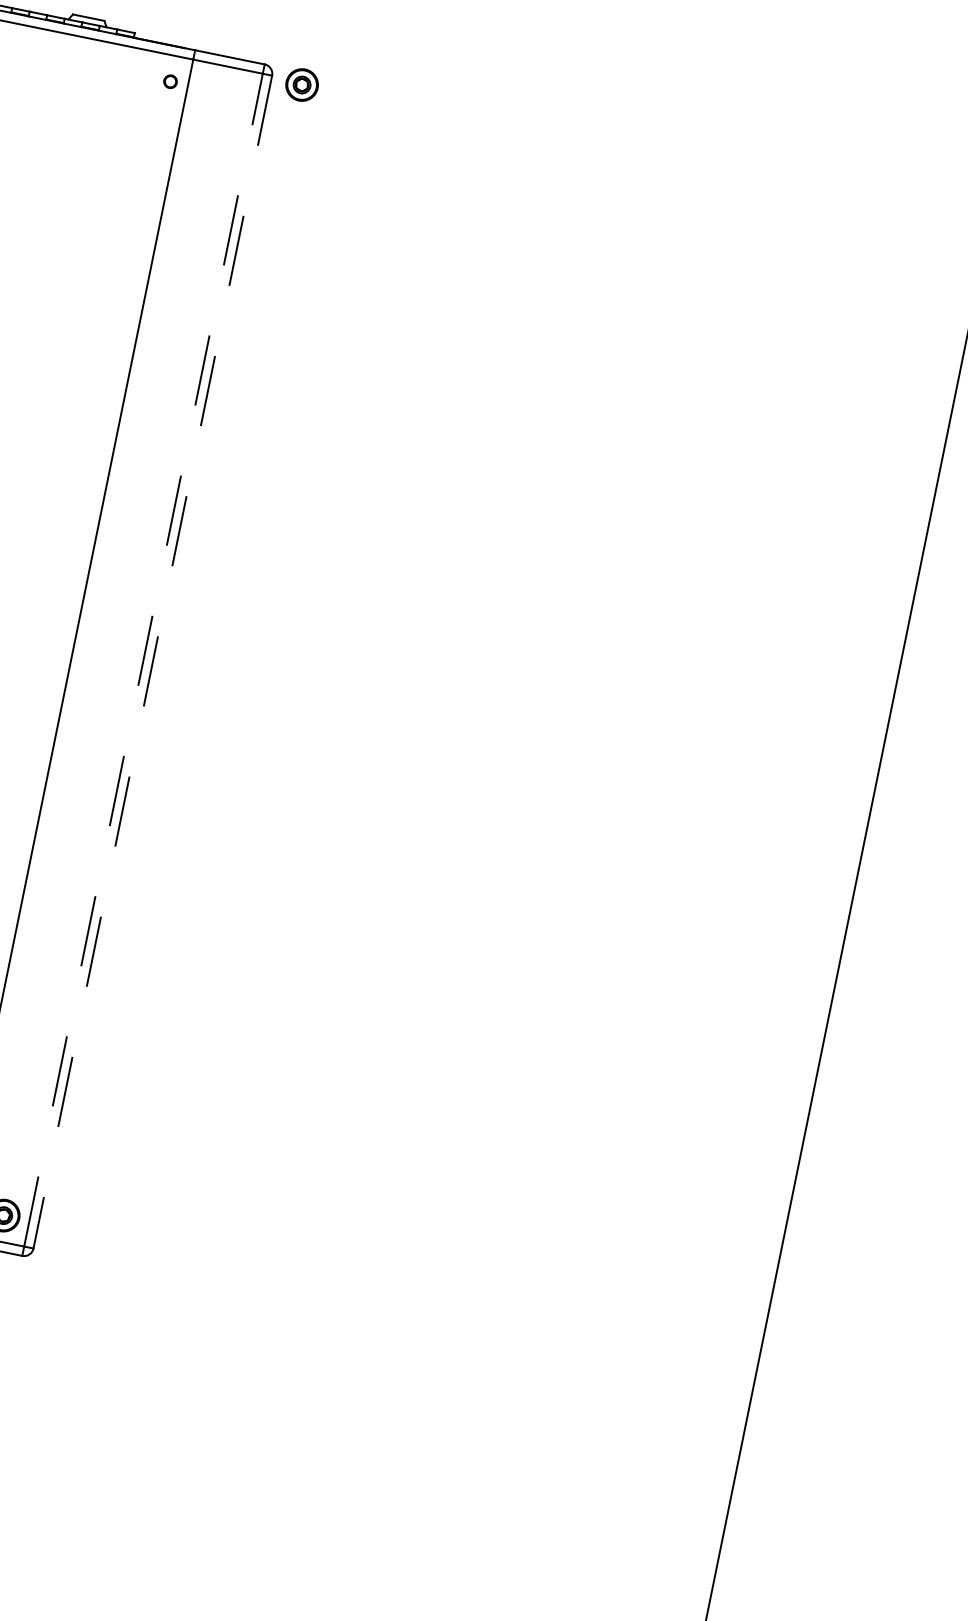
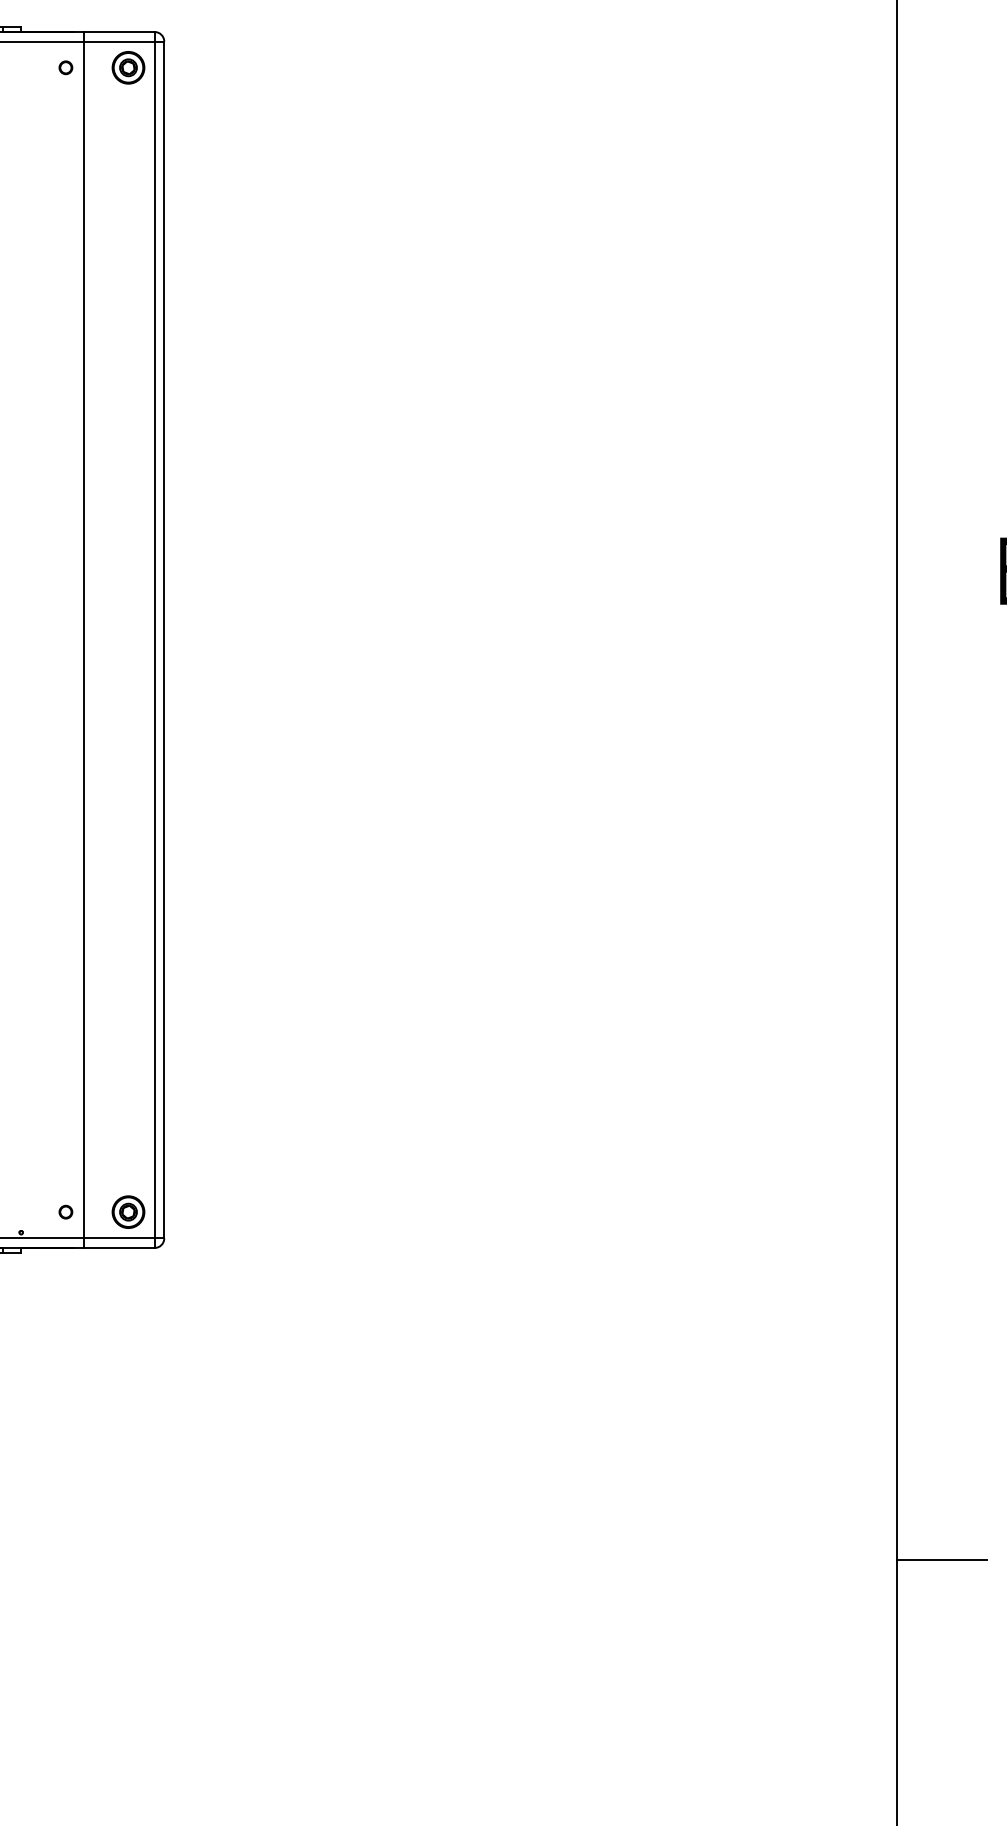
part: (302, 84) -> (128, 67), moved
line: (143, 659) -> (154, 639), dashed -> solid
line: (152, 662) -> (164, 640), dashed -> solid

